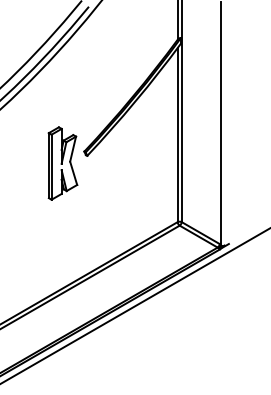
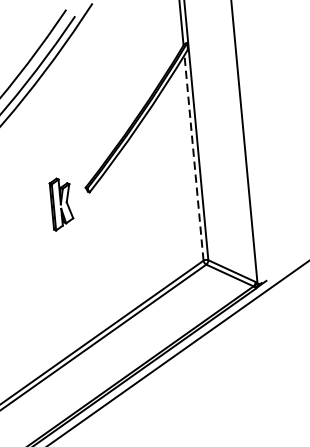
line: (177, 134) -> (193, 157), solid -> dashed
part: (62, 163) -> (61, 204), size x0.6

